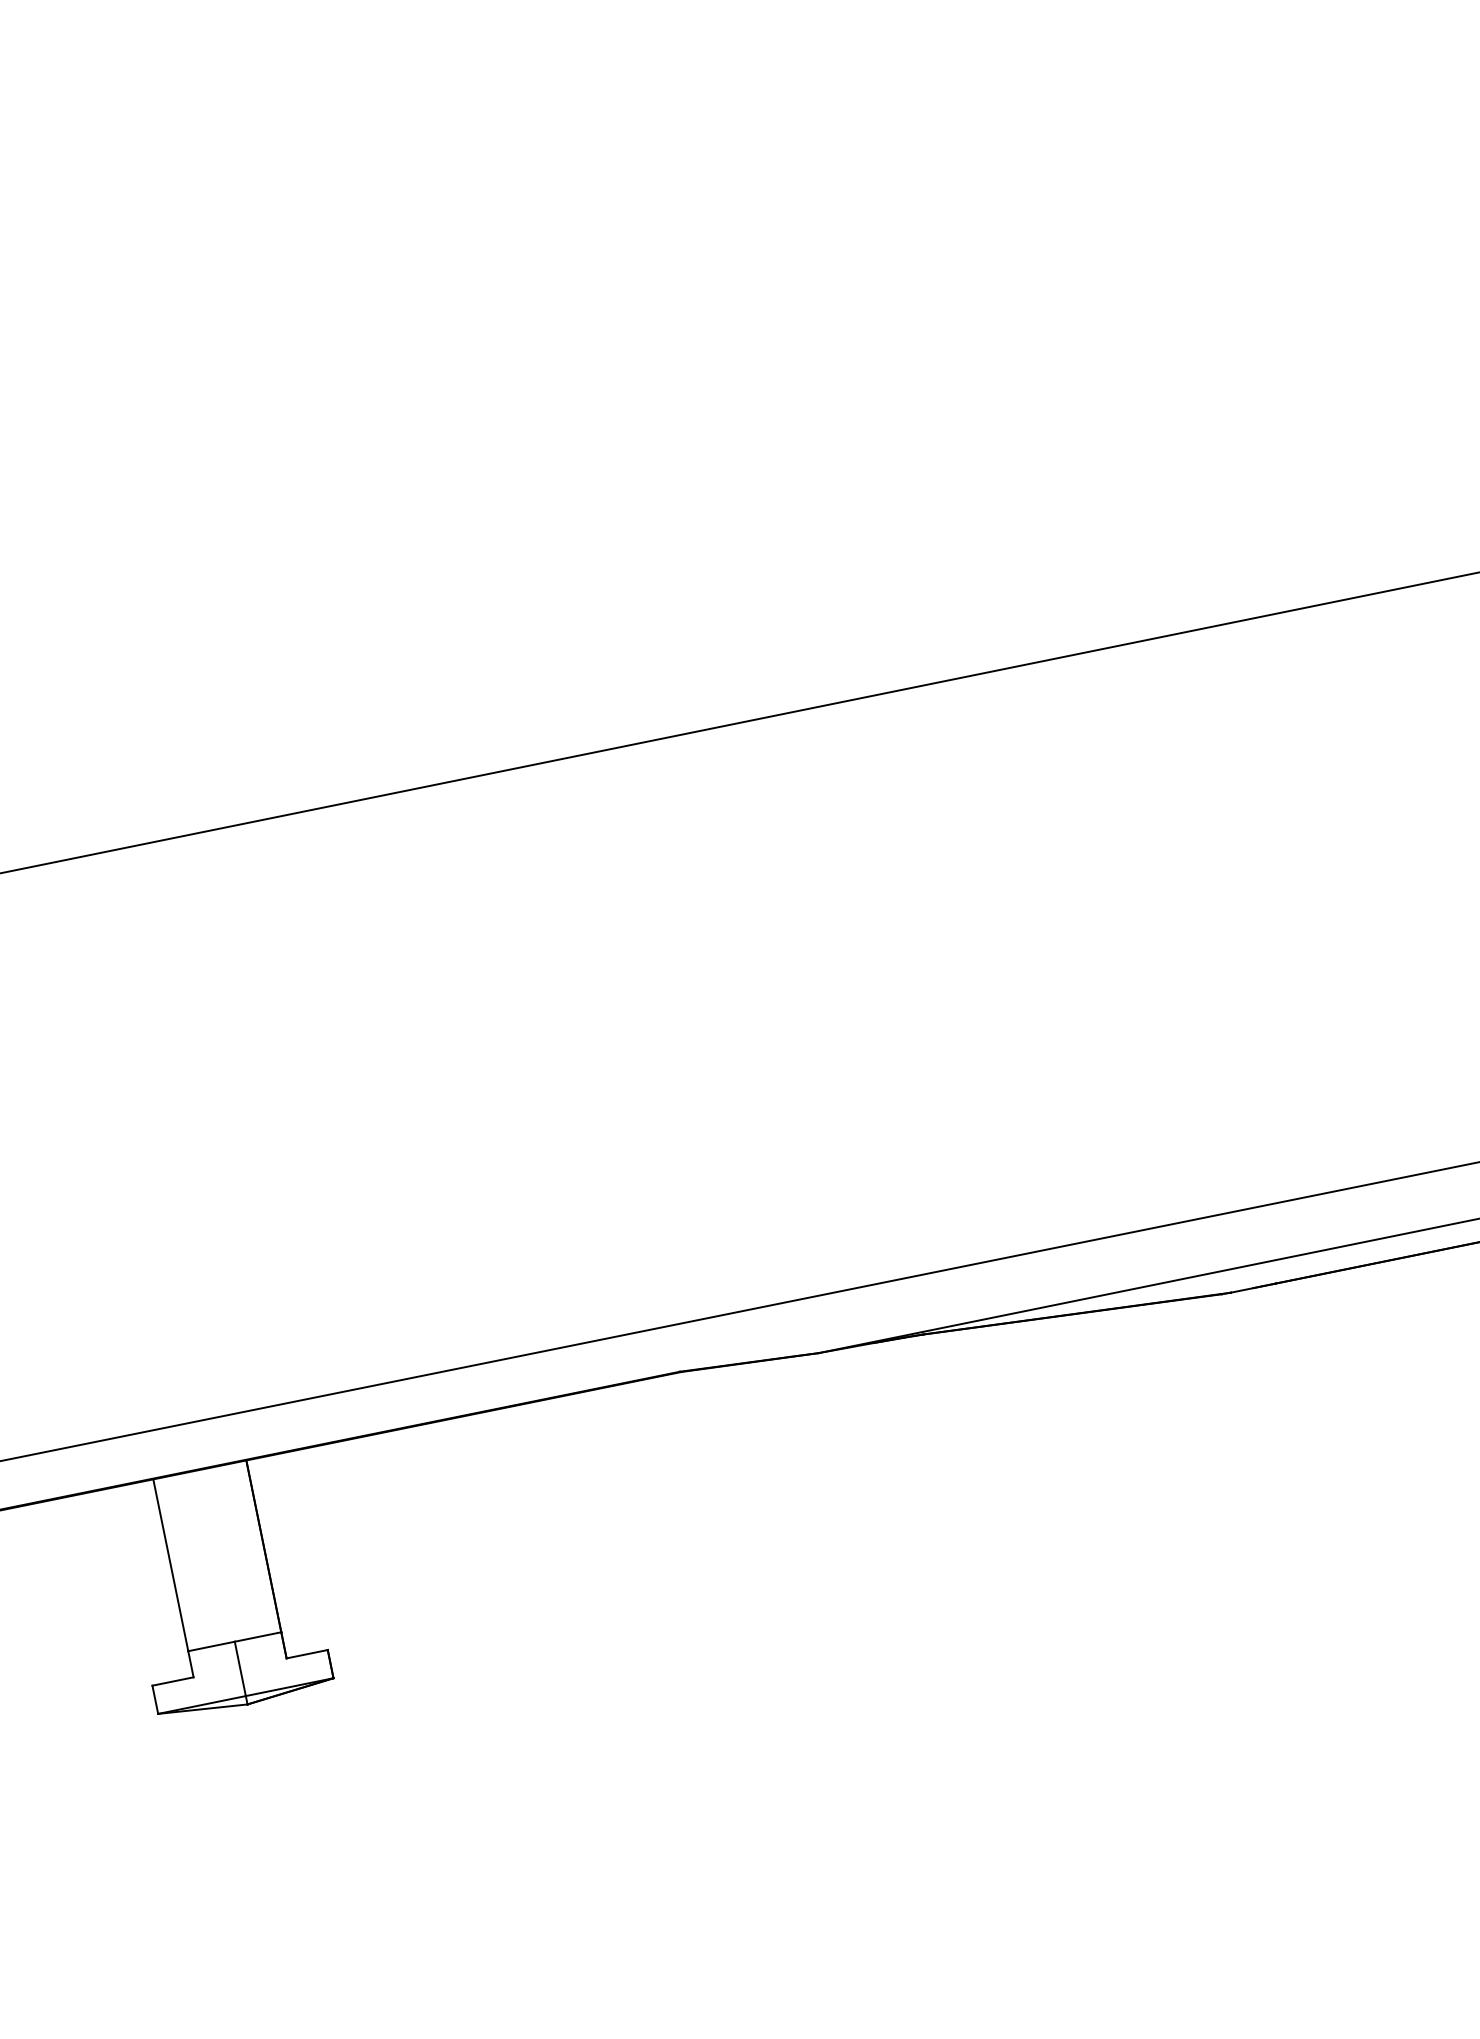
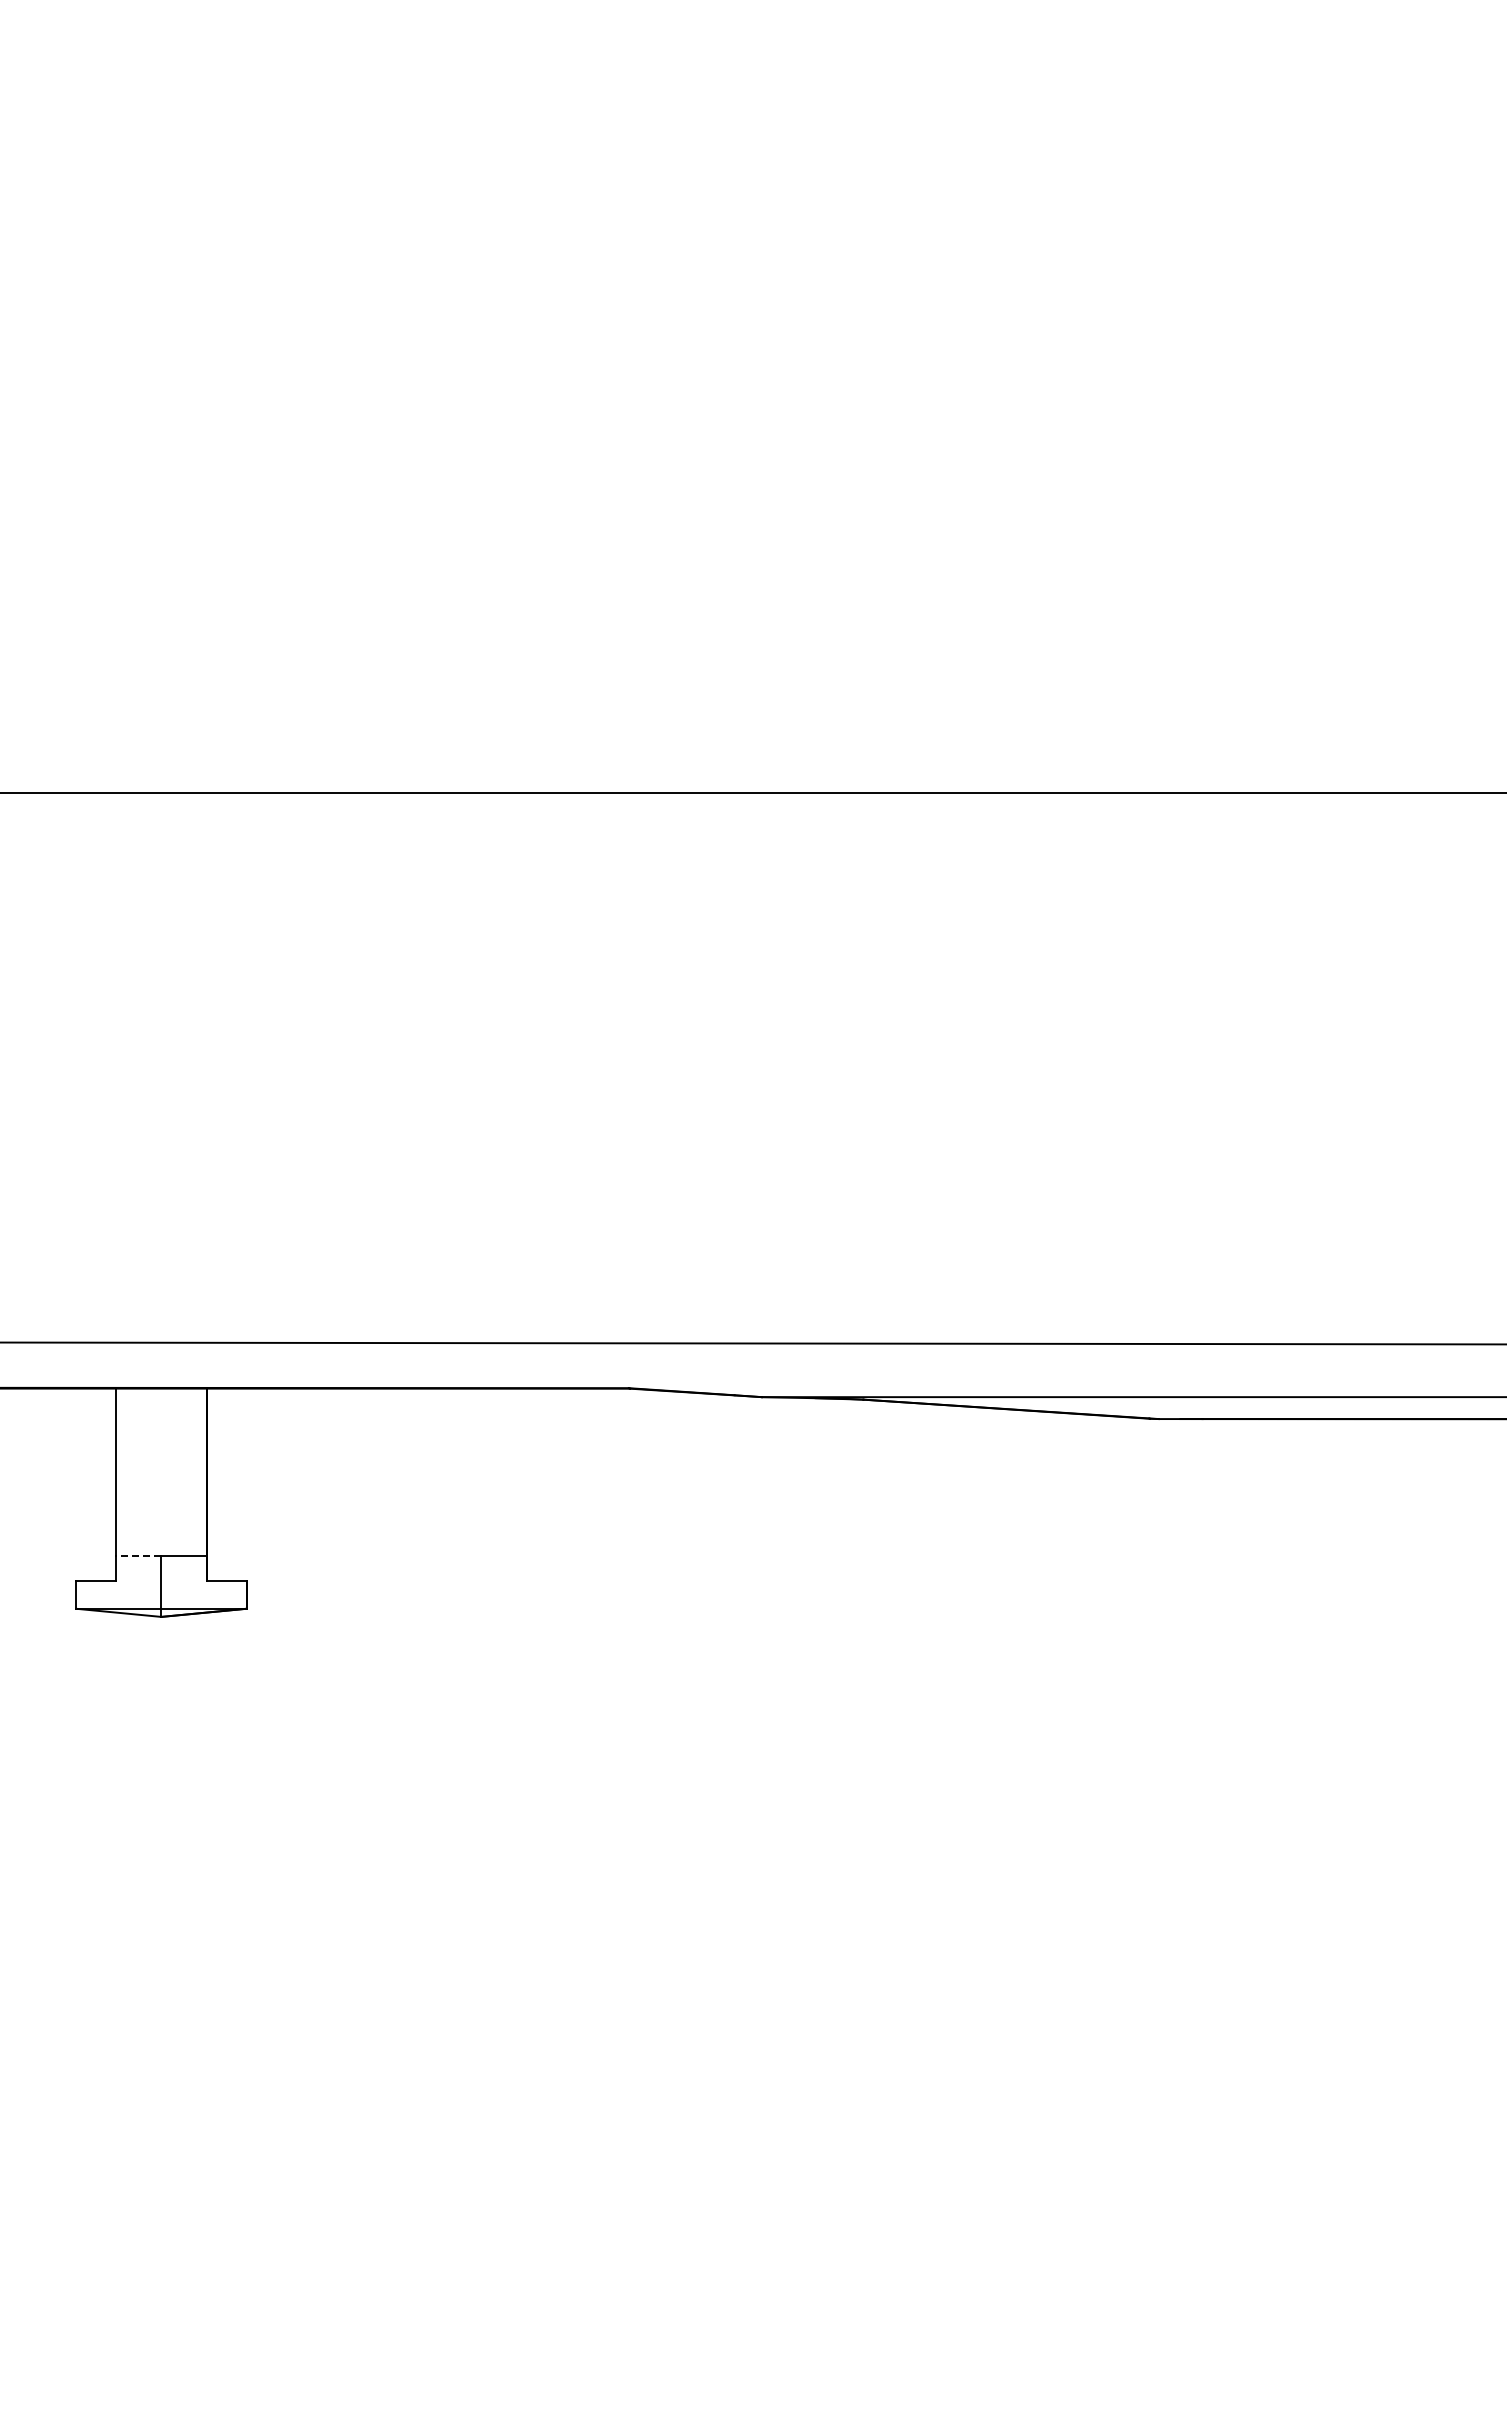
line: (211, 1646) -> (138, 1555), solid -> dashed

